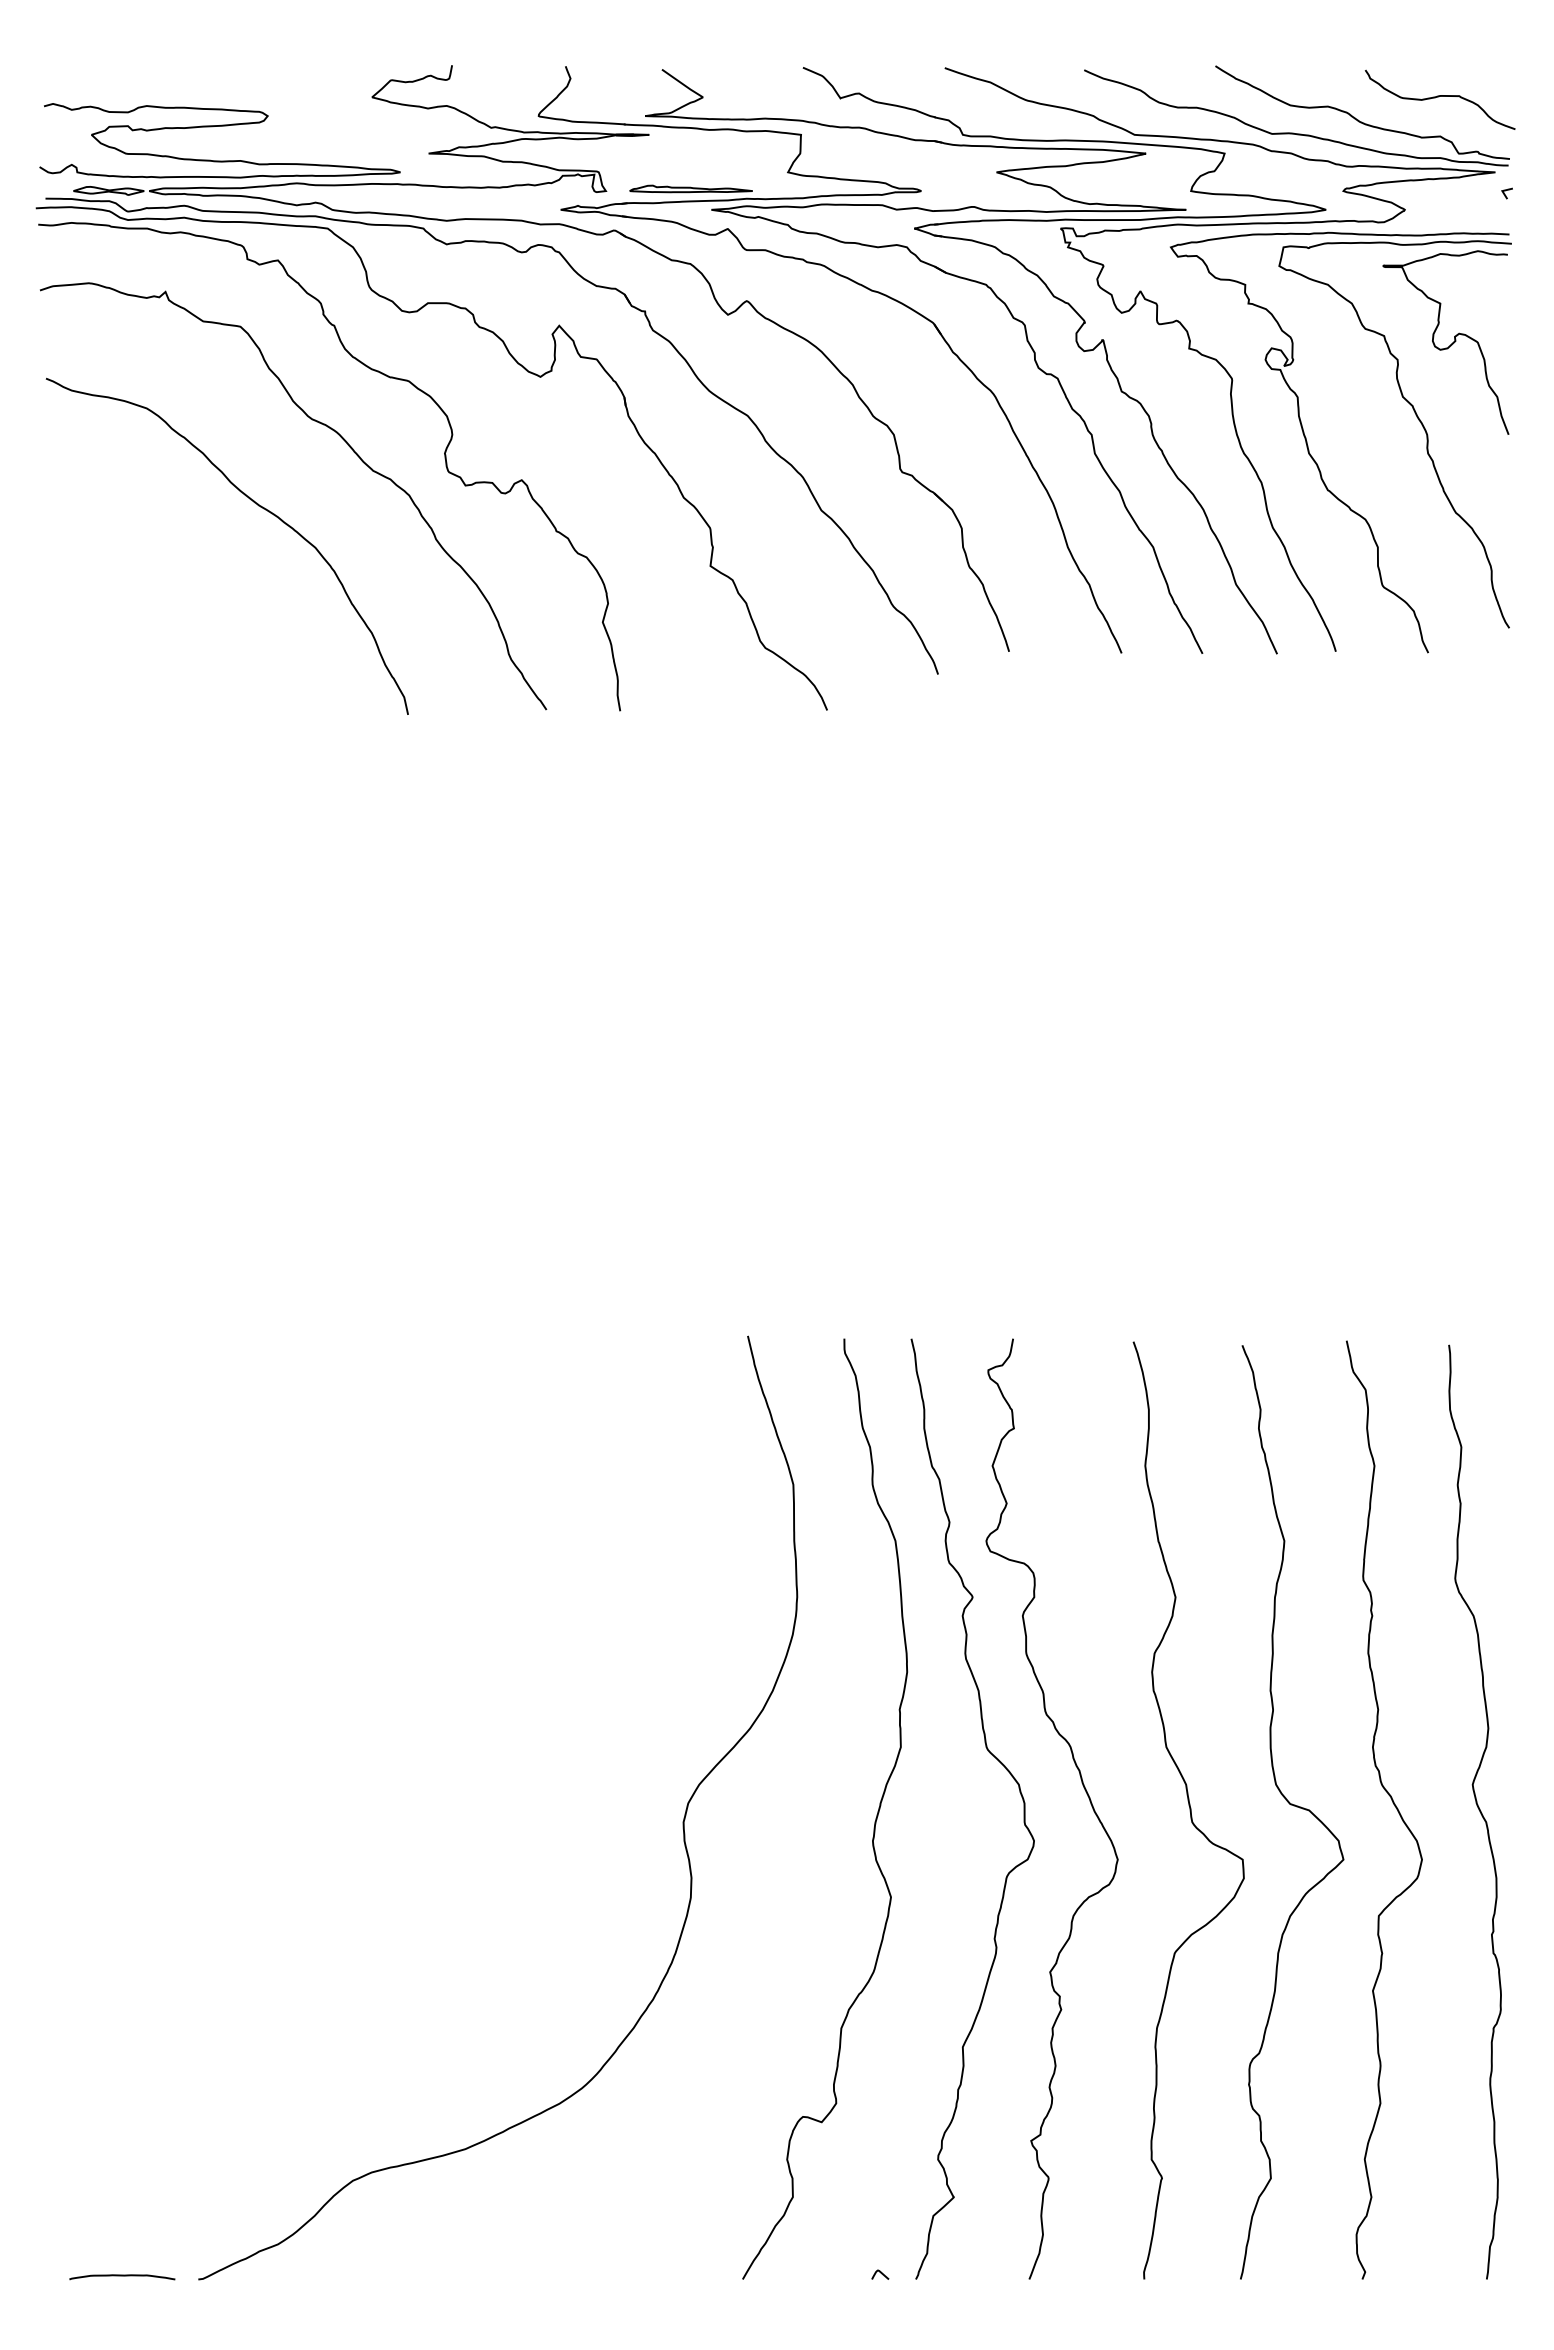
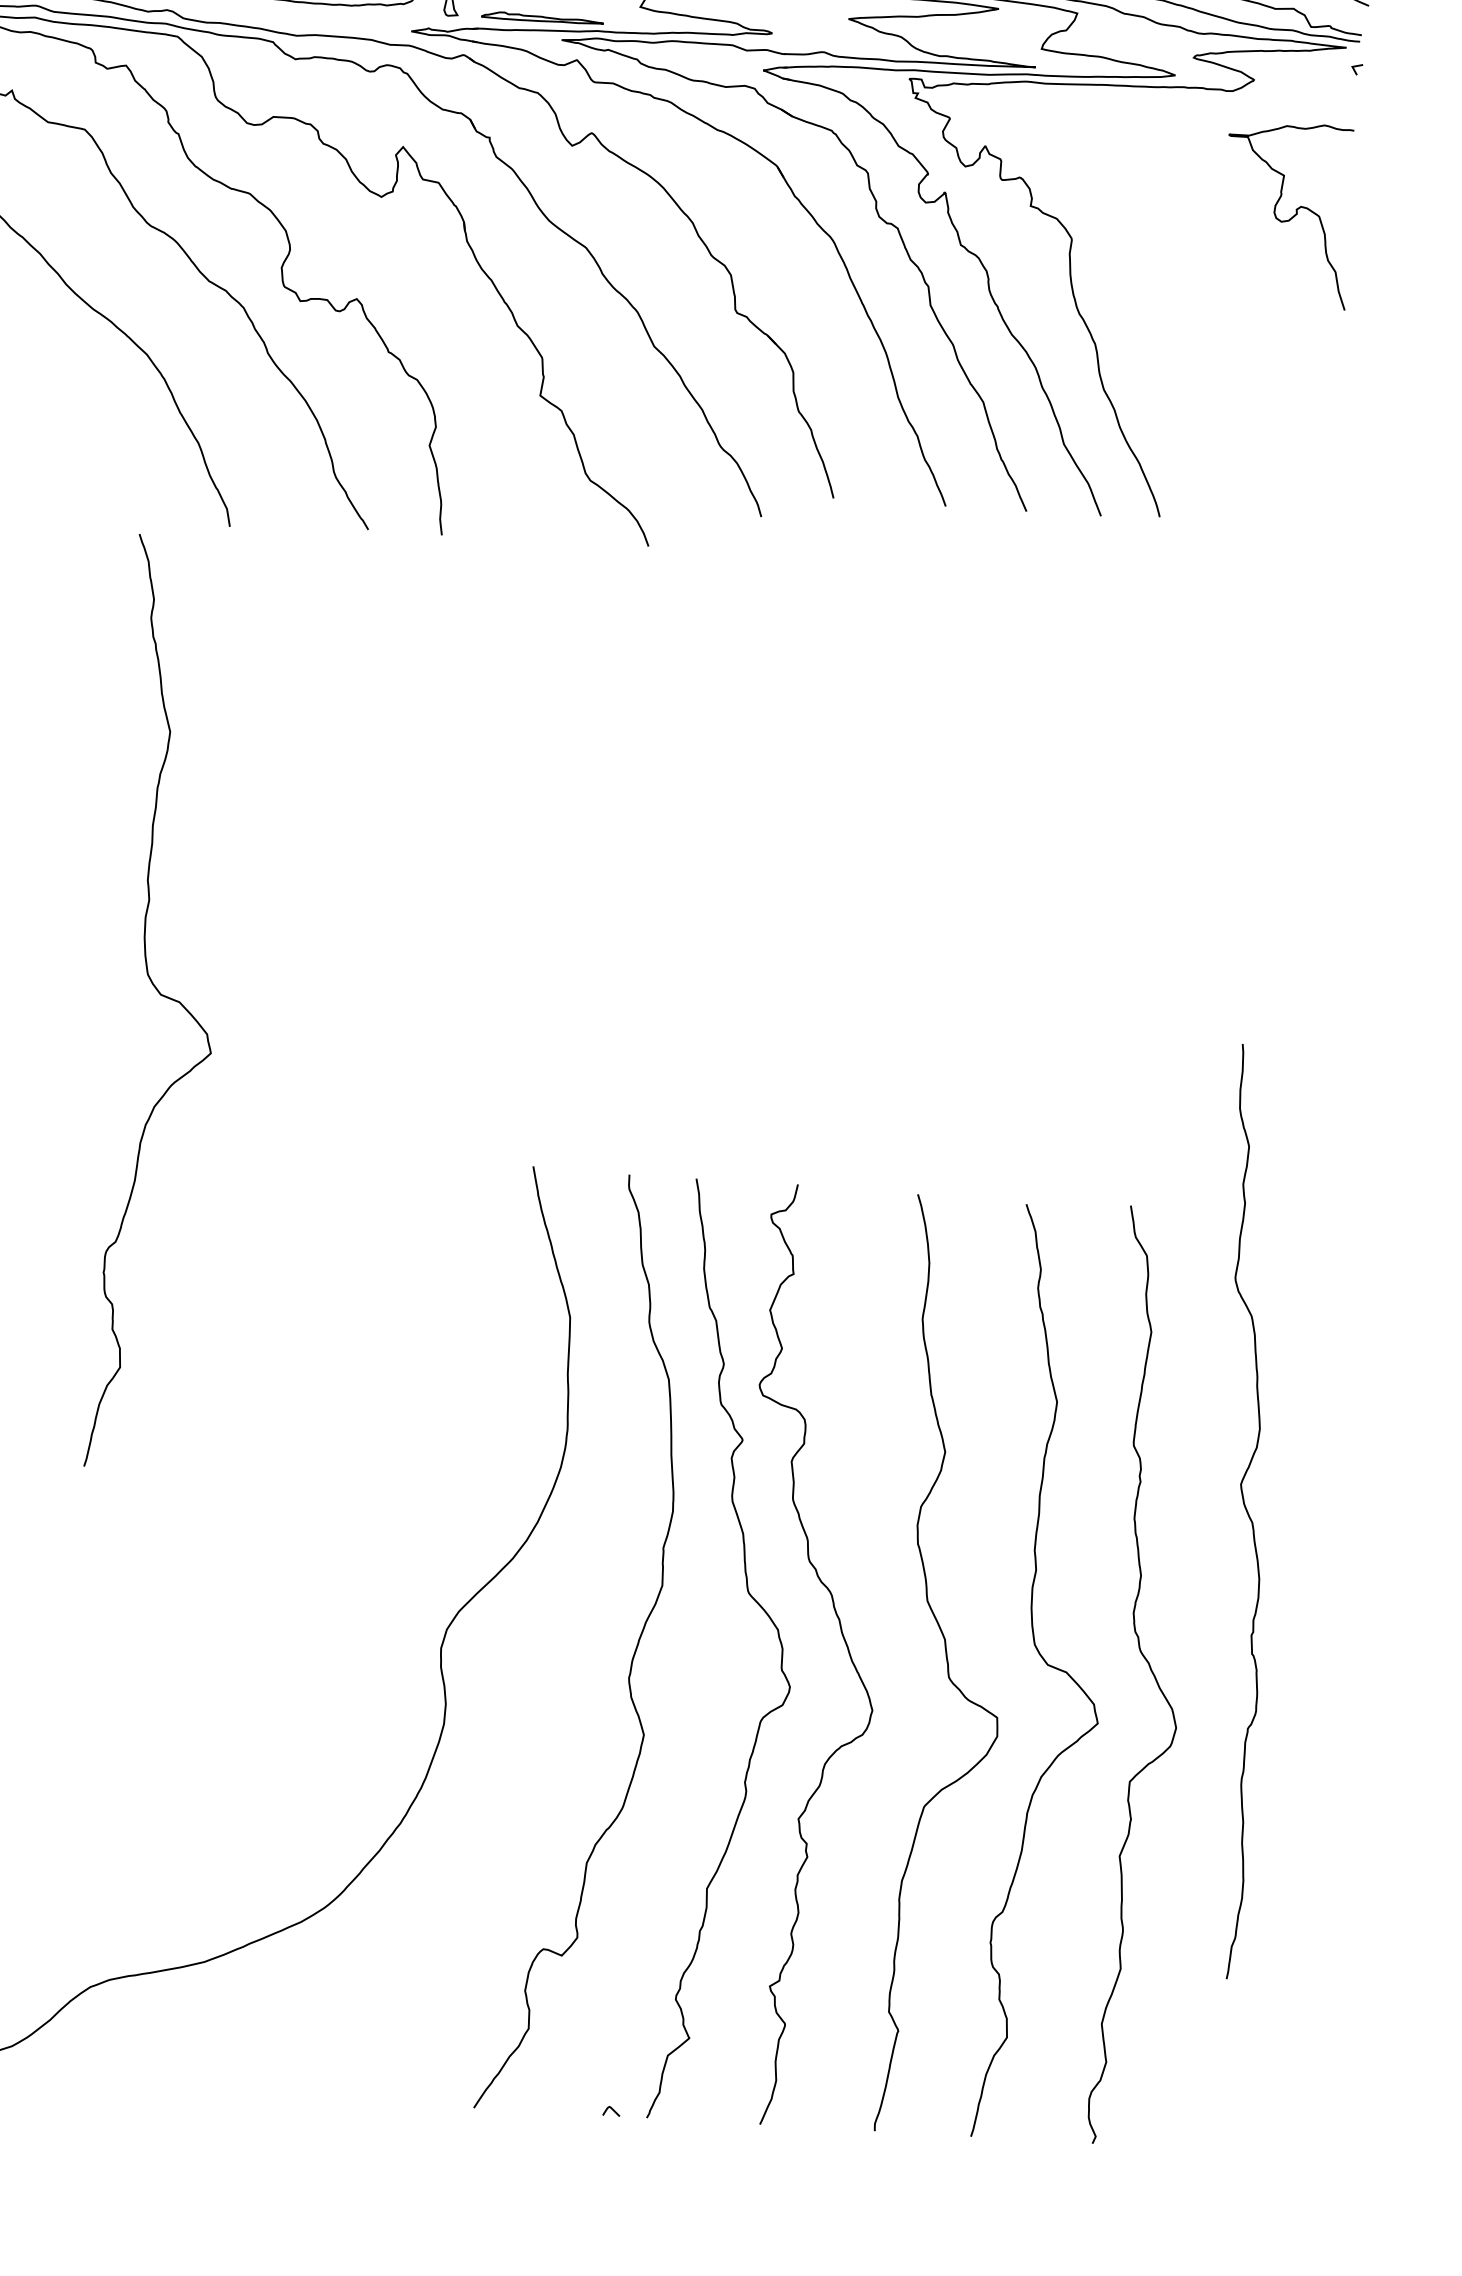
part: (1315, 460) -> (1150, 325), removed
curve: (369, 1188) -> (164, 997), added
curve: (1478, 1810) -> (1245, 1510), moved

